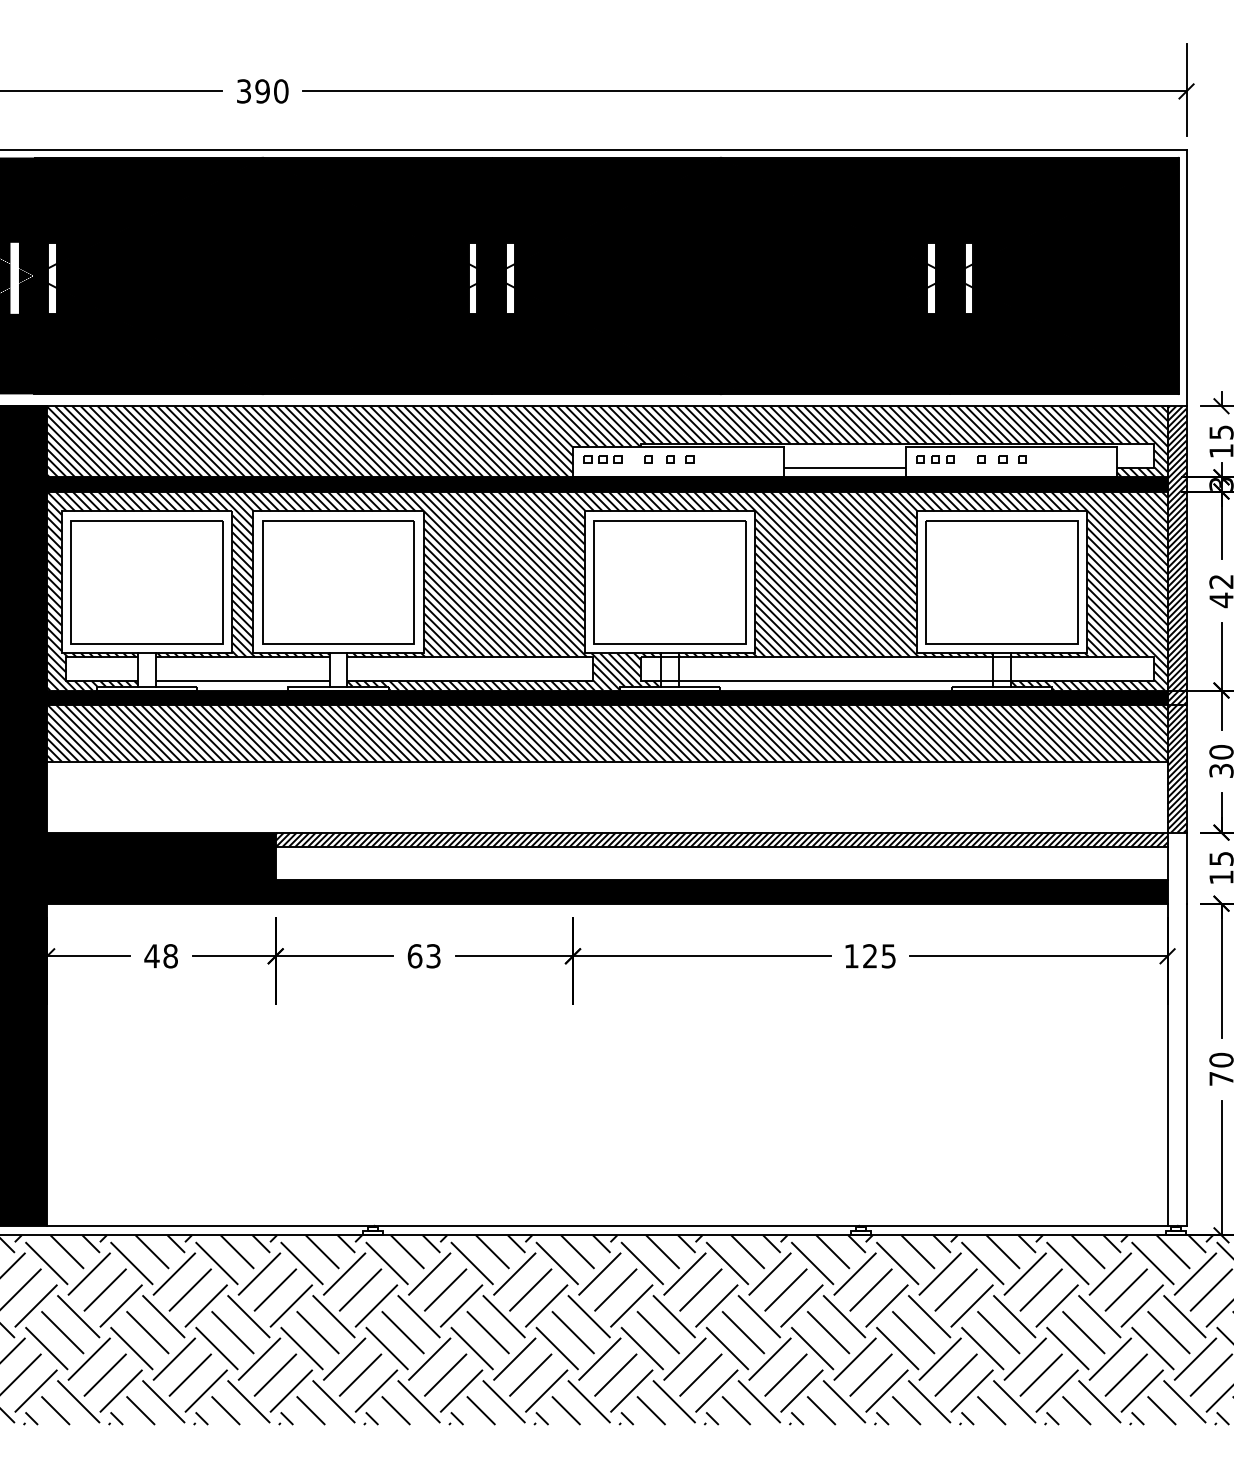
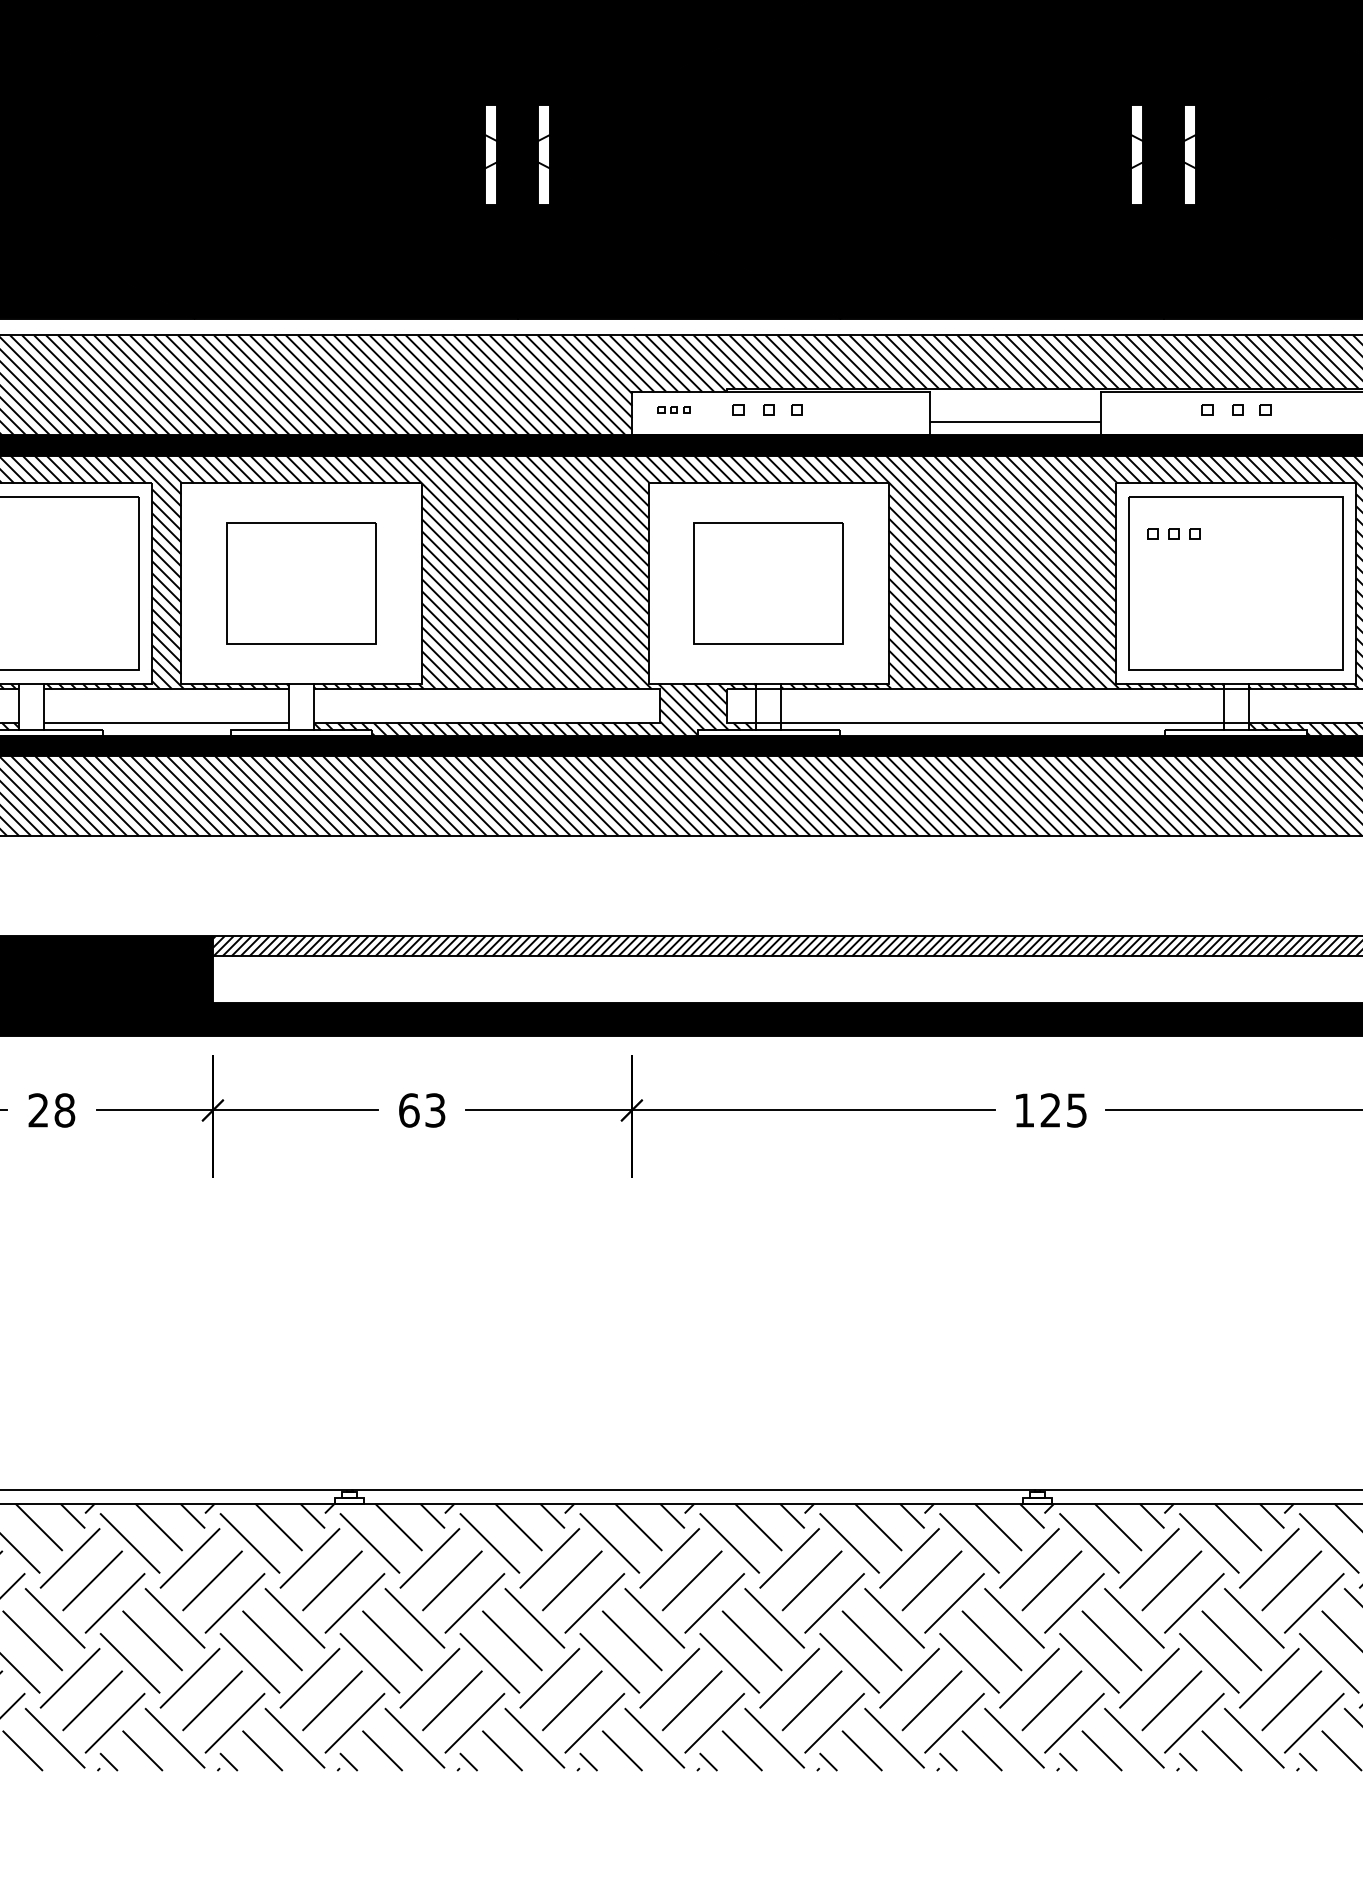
part: (602, 459) -> (673, 410), size x0.6
part: (935, 459) -> (1173, 534), moved
part: (338, 582) -> (301, 583), size x0.7
part: (669, 582) -> (767, 583), size x0.7
text: (151, 956) -> (37, 1110), 48 -> 28

